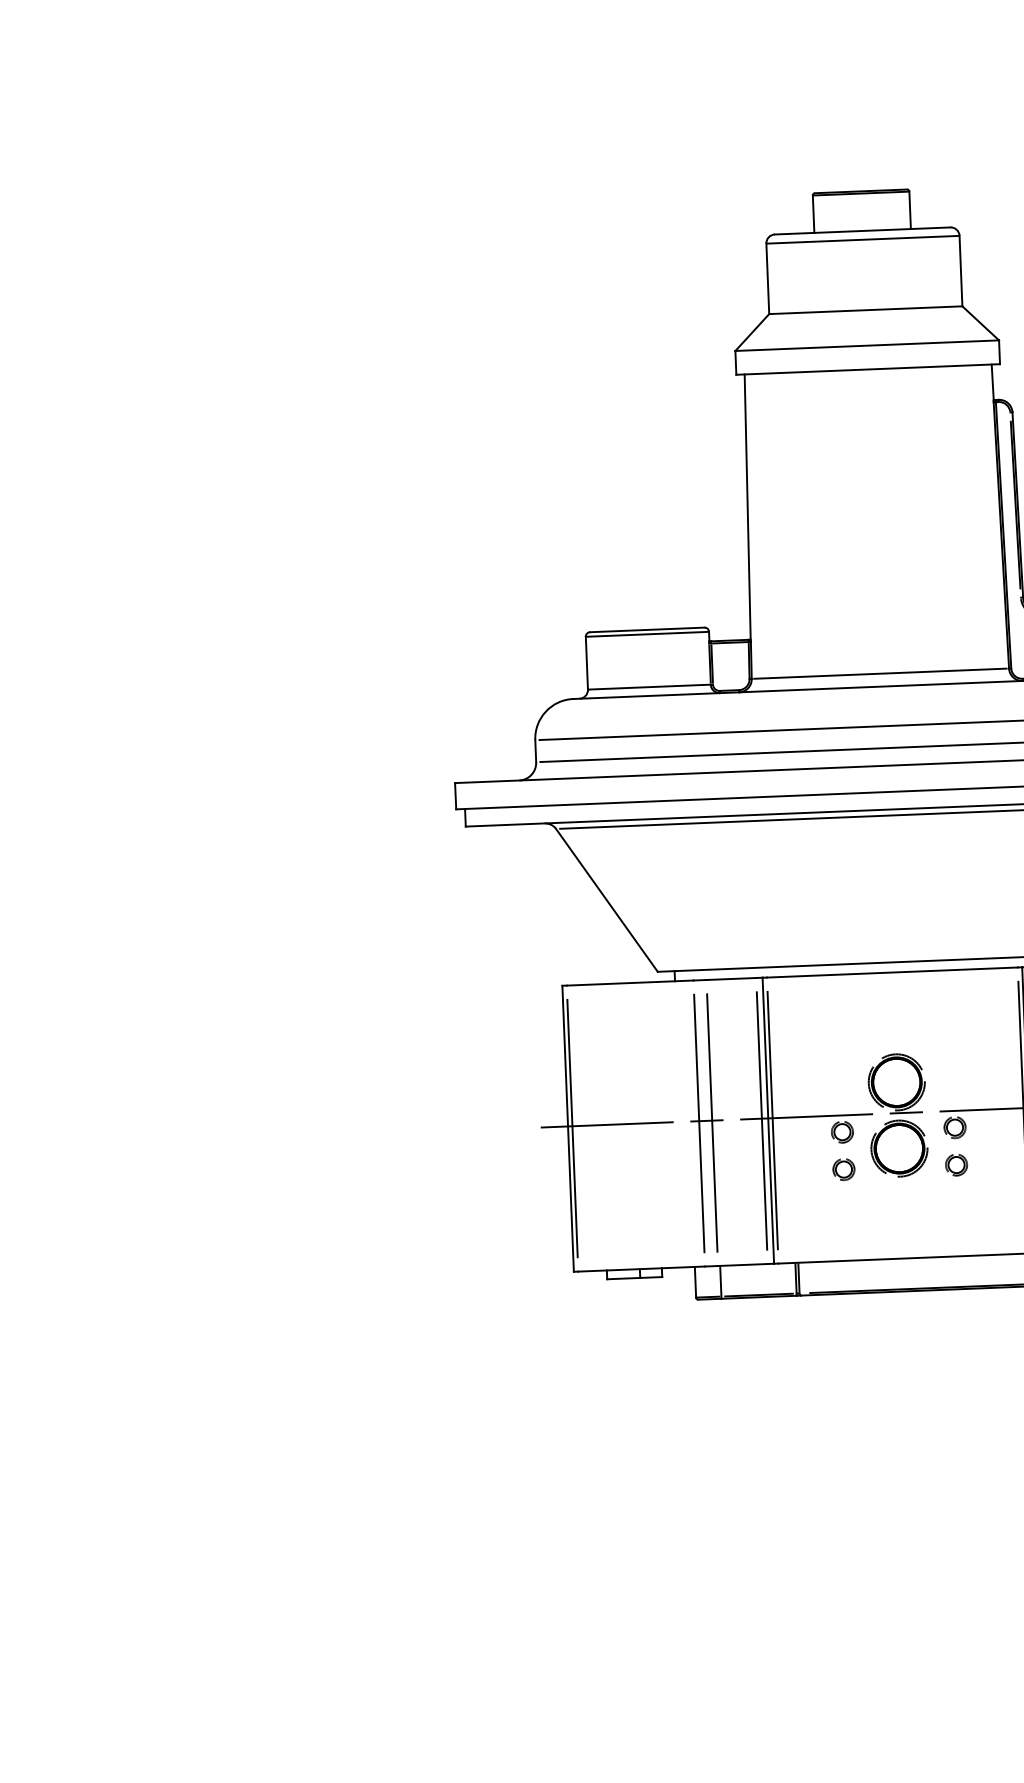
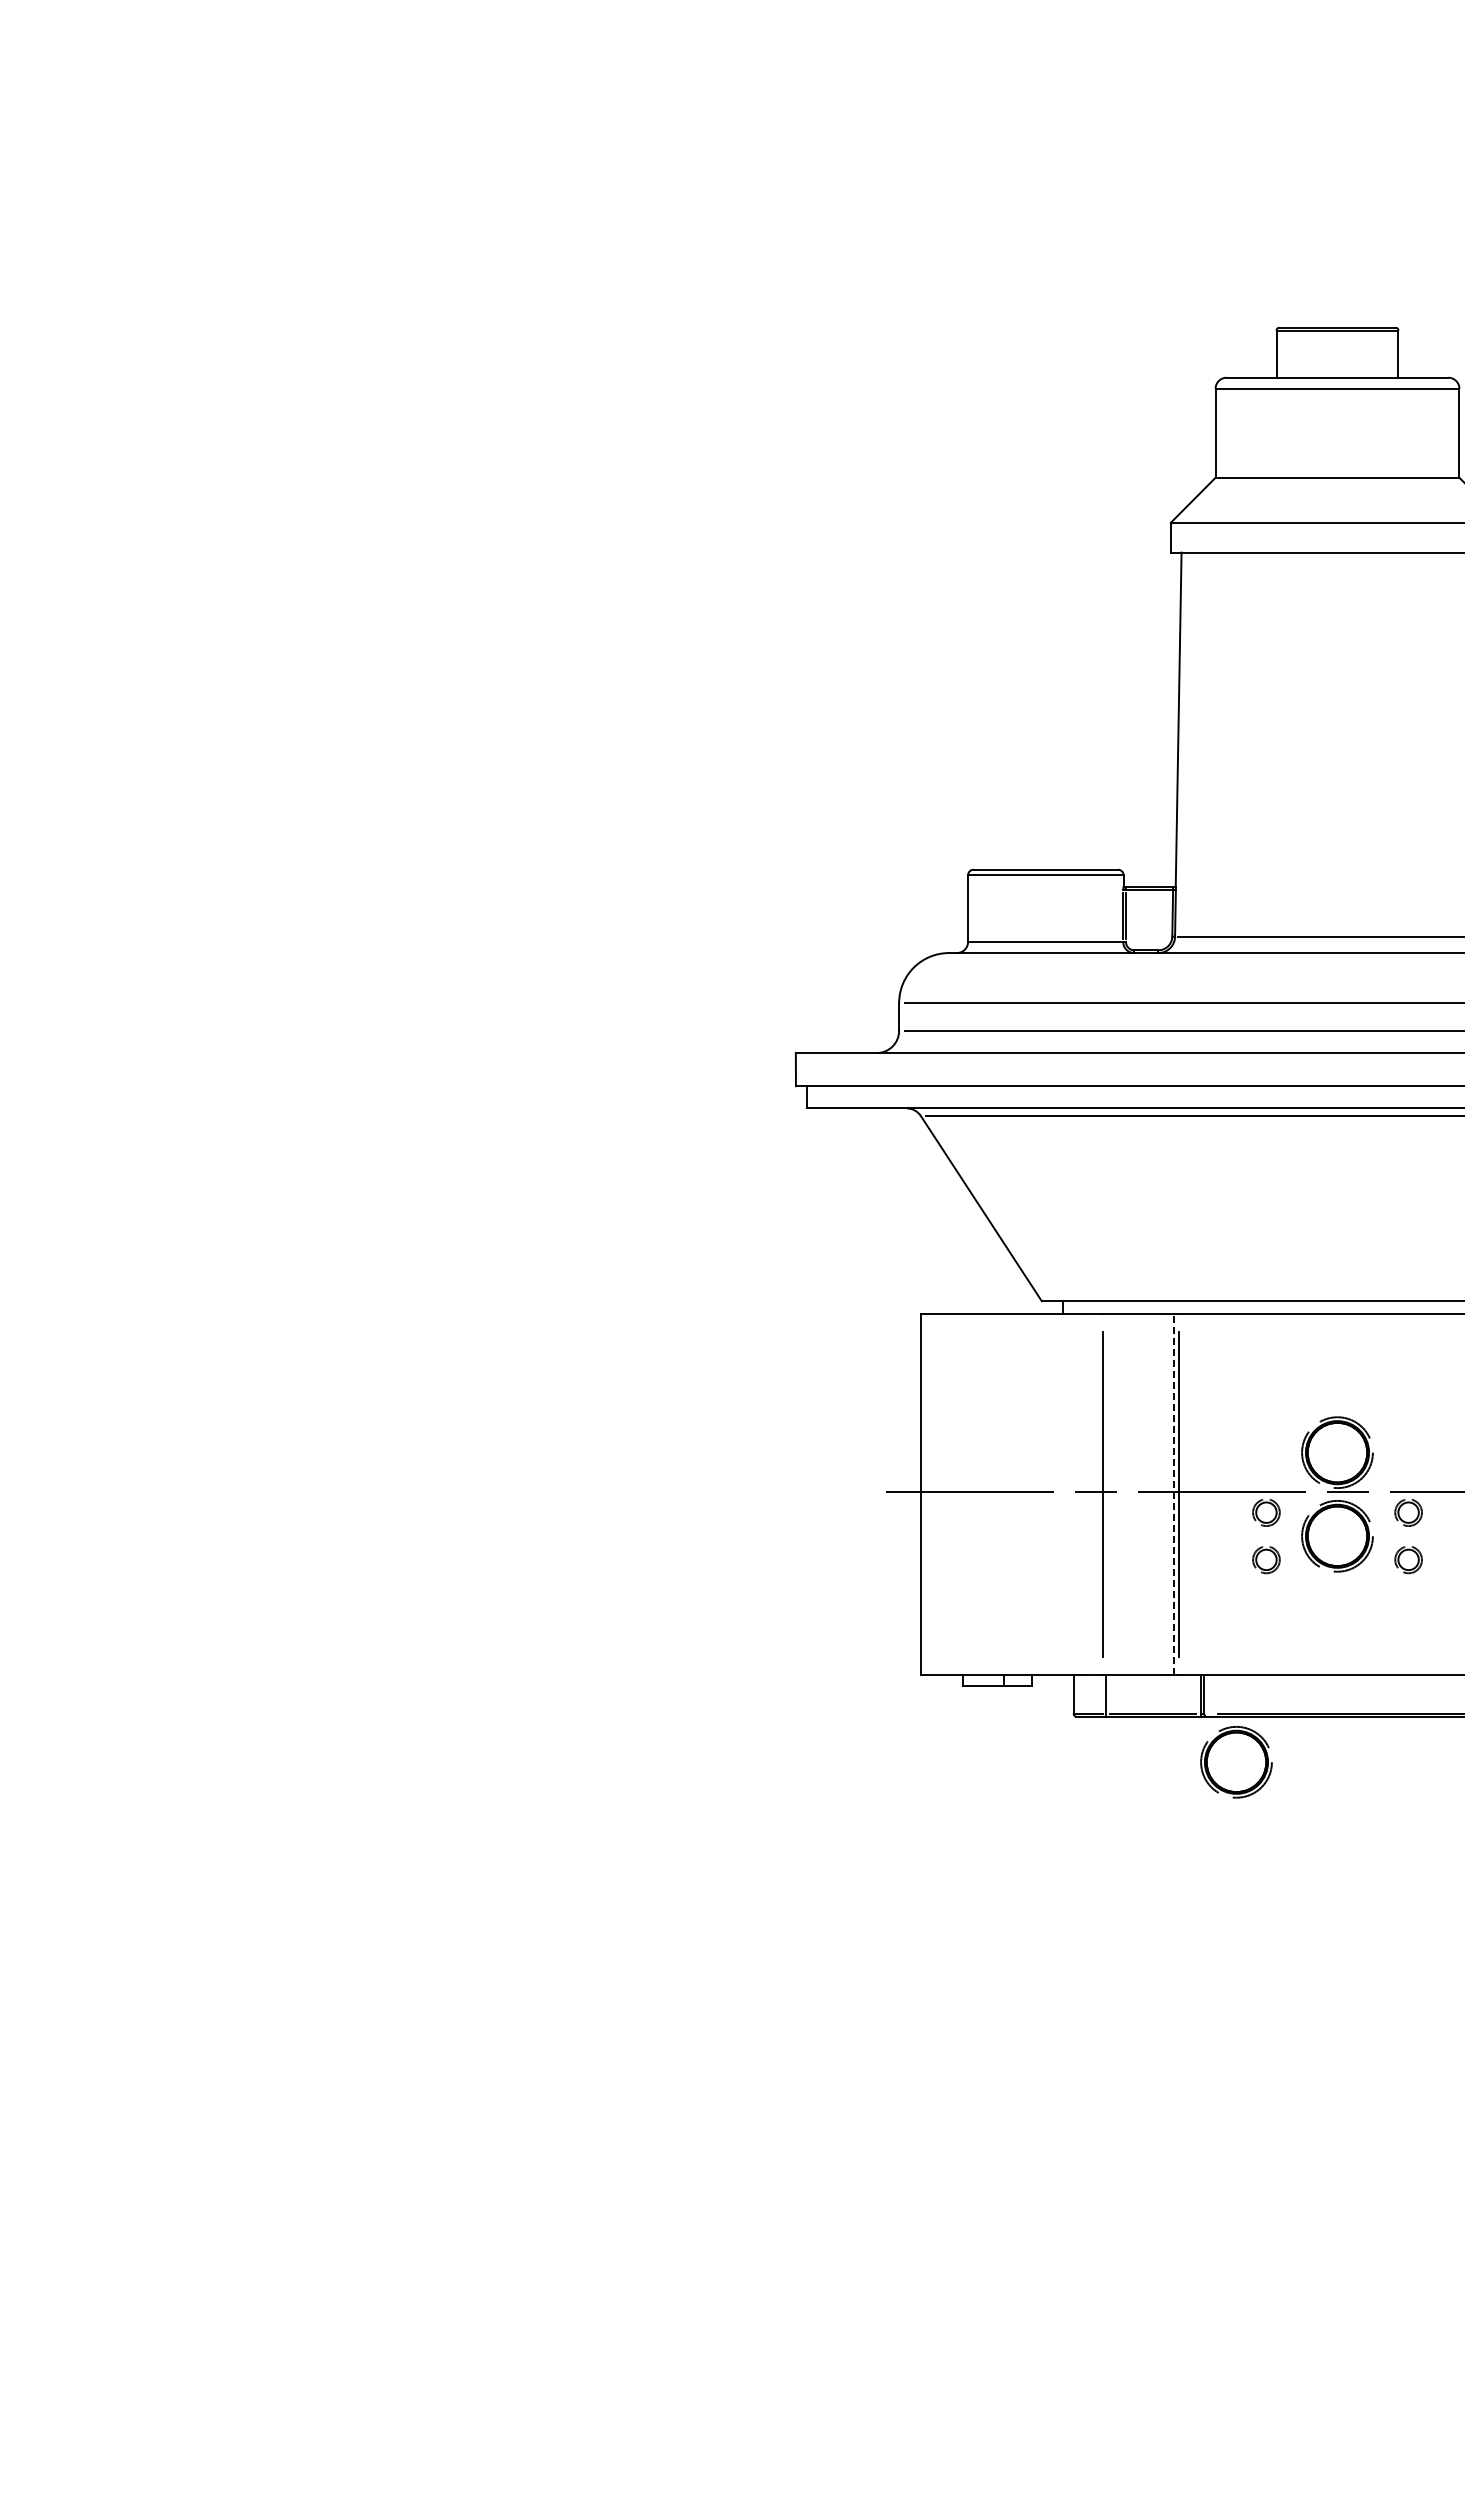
line: (761, 1120) -> (1165, 1494), removed
line: (768, 1120) -> (1173, 1494), solid -> dashed
line: (699, 1123) -> (1086, 1494), removed
line: (572, 1128) -> (926, 1494), removed
part: (826, 1331) -> (1236, 1762), added

